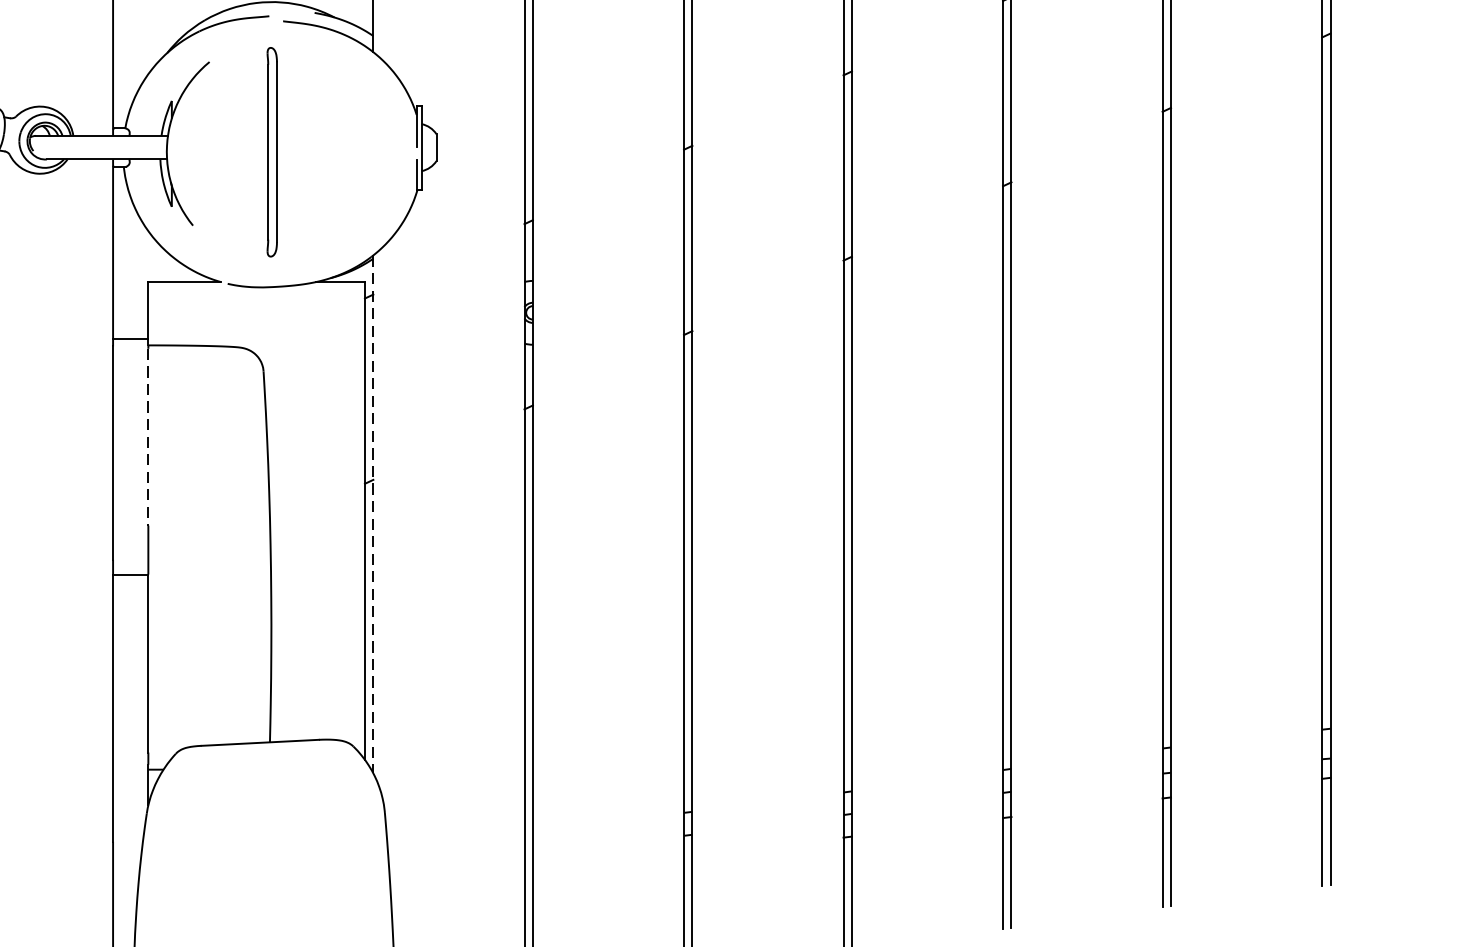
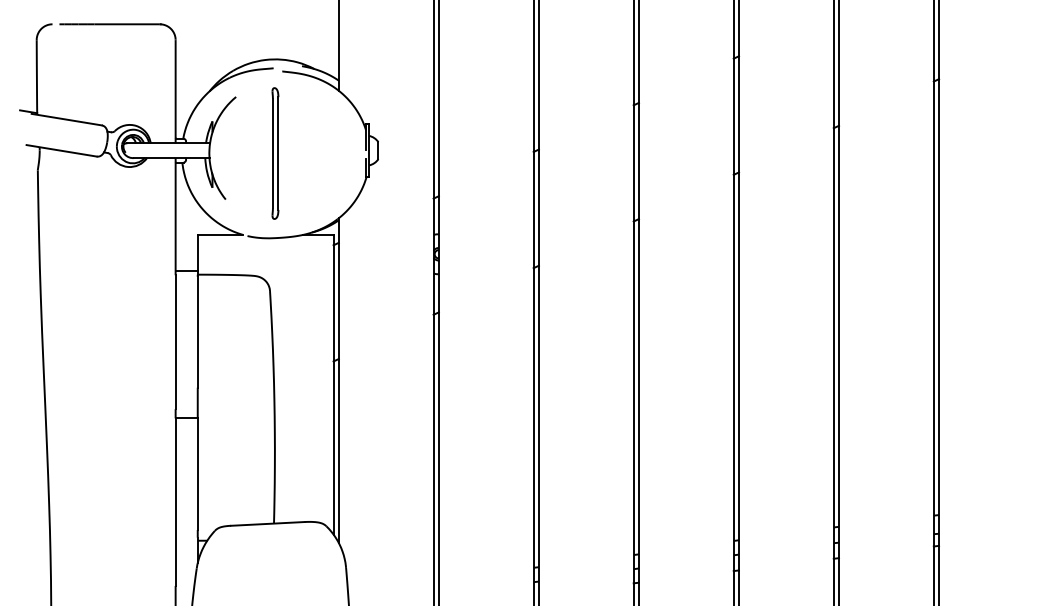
line: (147, 437) -> (197, 332), dashed -> solid
line: (372, 515) -> (338, 381), dashed -> solid

